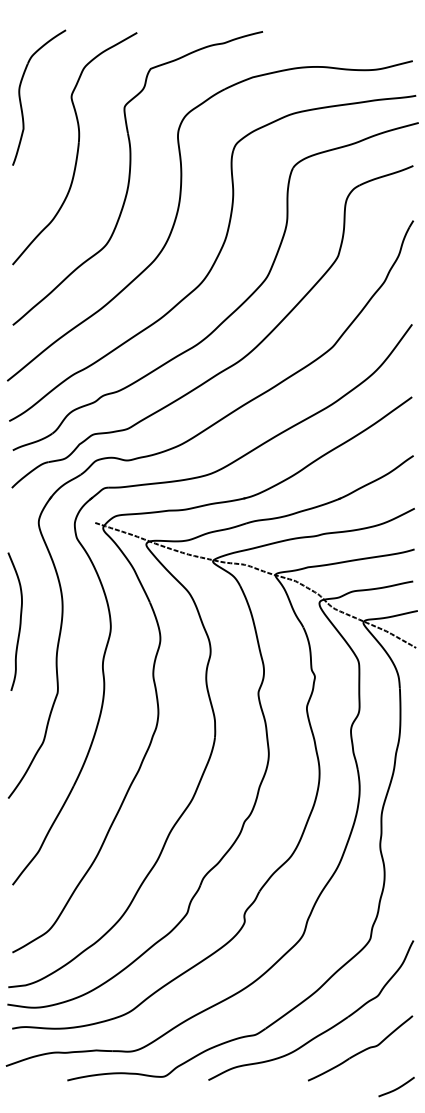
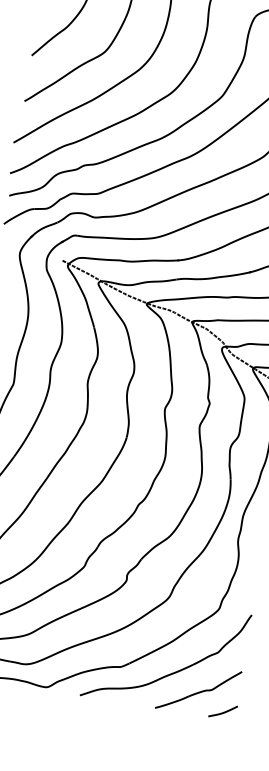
curve: (397, 1087) -> (223, 711), moved

